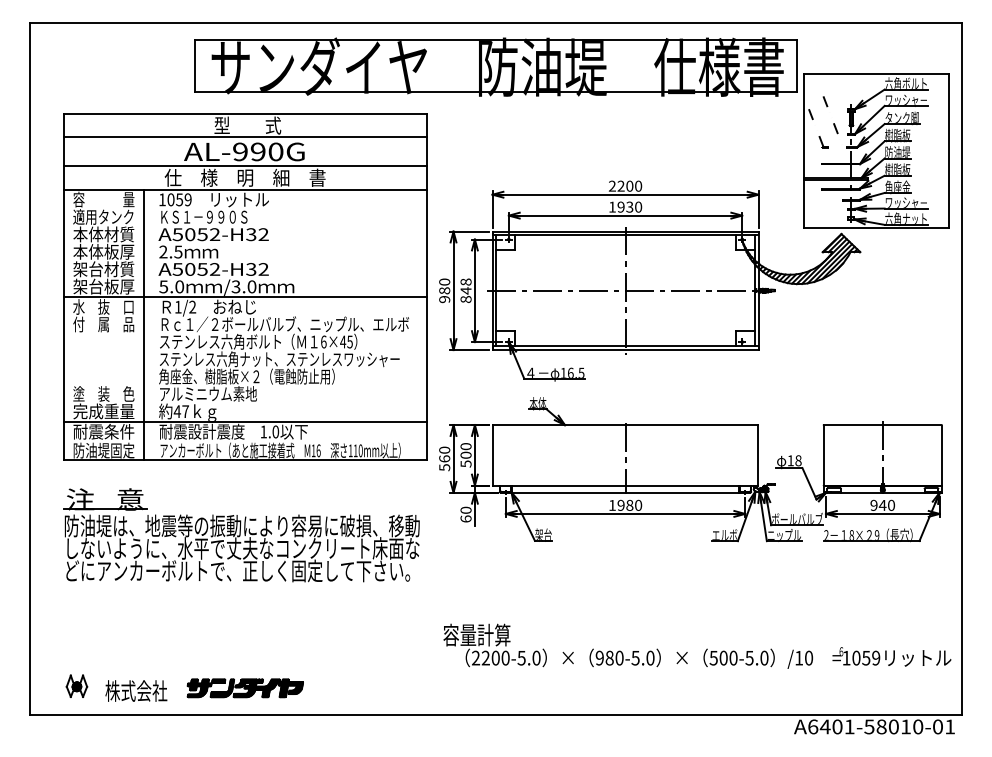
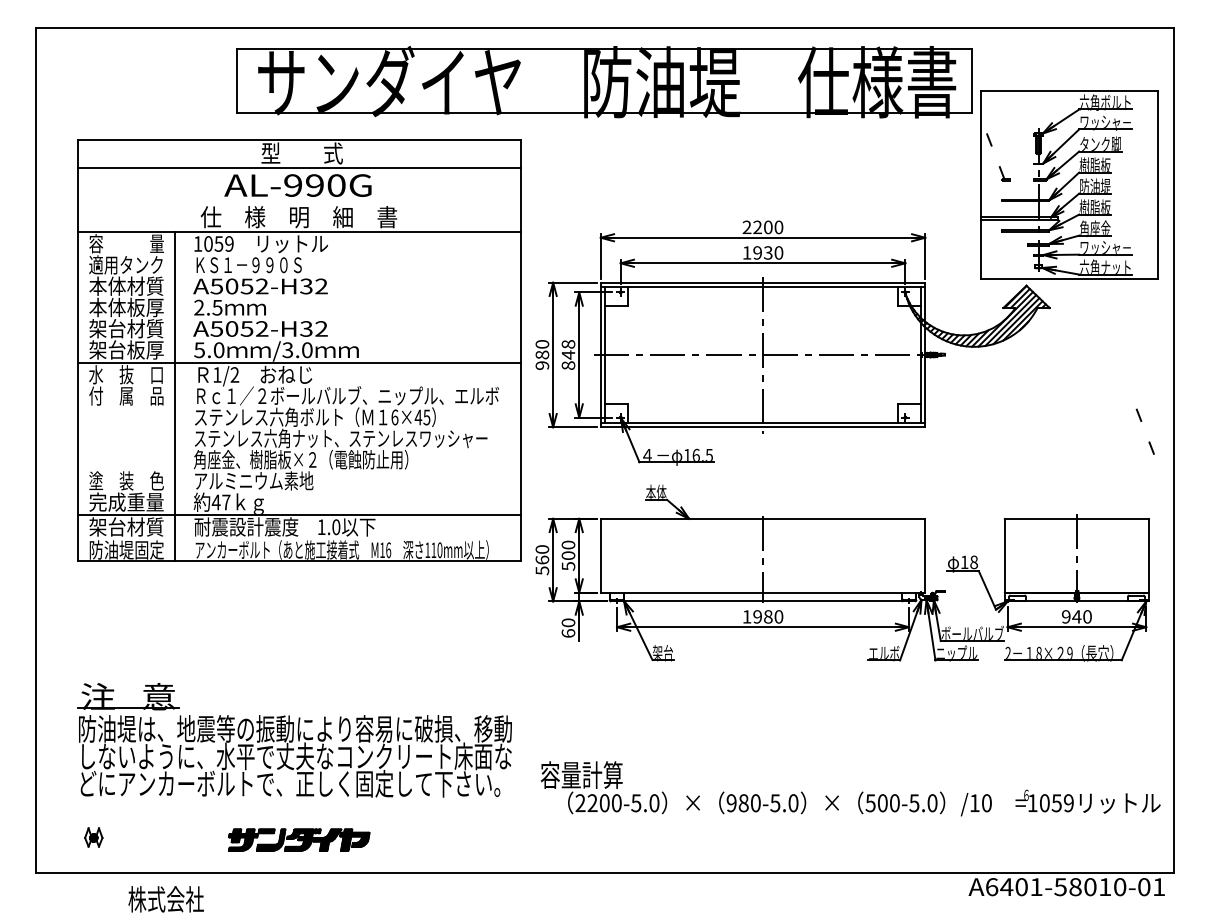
line: (828, 106) -> (1142, 421), moved
line: (244, 166) -> (298, 203), removed
text: (103, 431) -> (126, 526), 耐震条件 -> 架台材質
part: (241, 535) -> (294, 740), moved
part: (76, 686) -> (93, 837), size x0.7
text: (135, 691) -> (165, 899), moved

